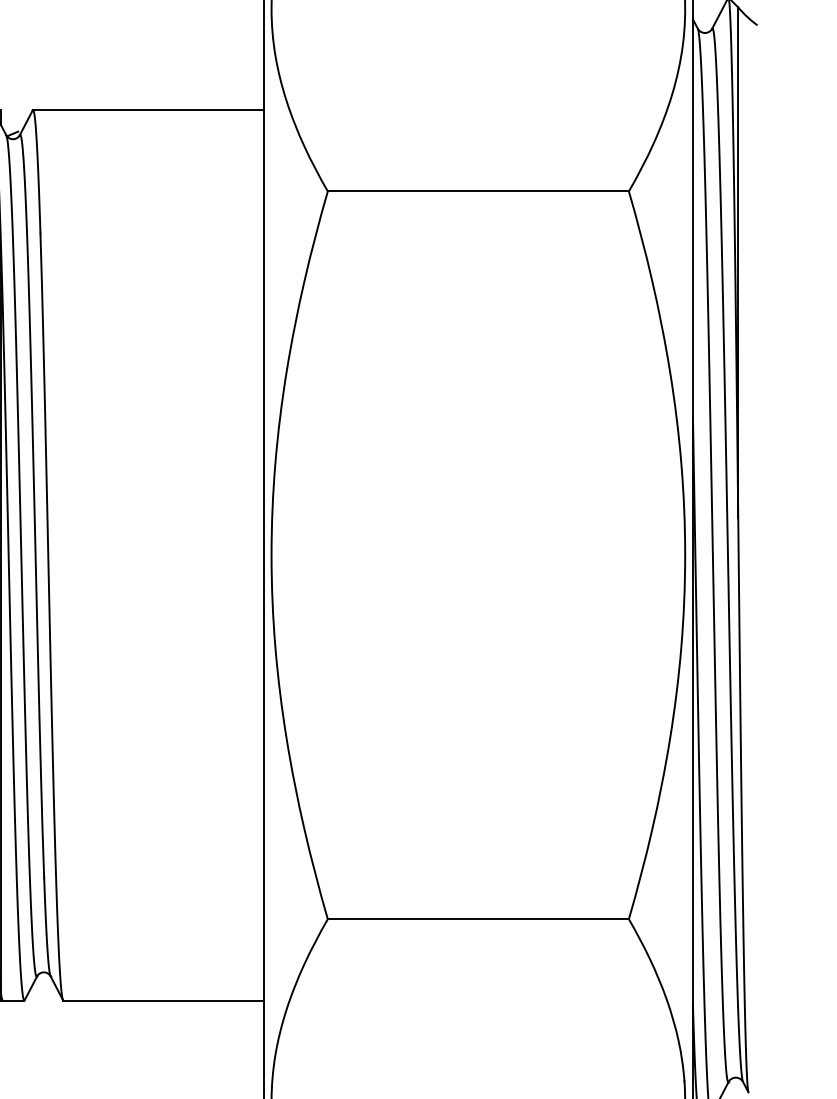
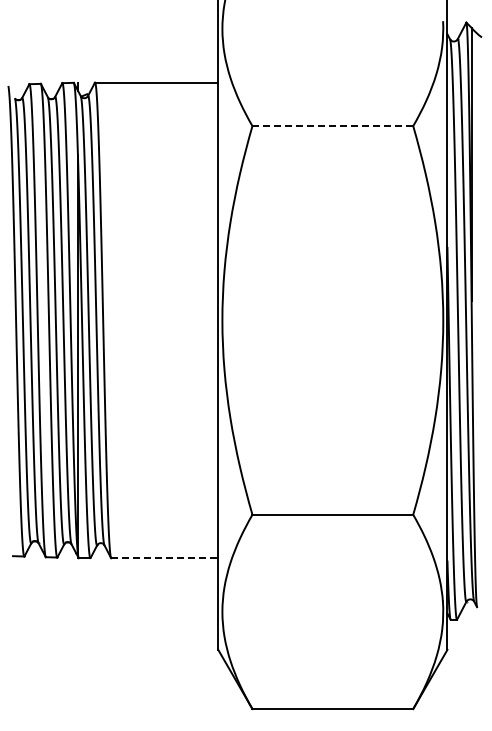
line: (479, 192) -> (333, 126), solid -> dashed
line: (164, 1001) -> (165, 558), solid -> dashed

